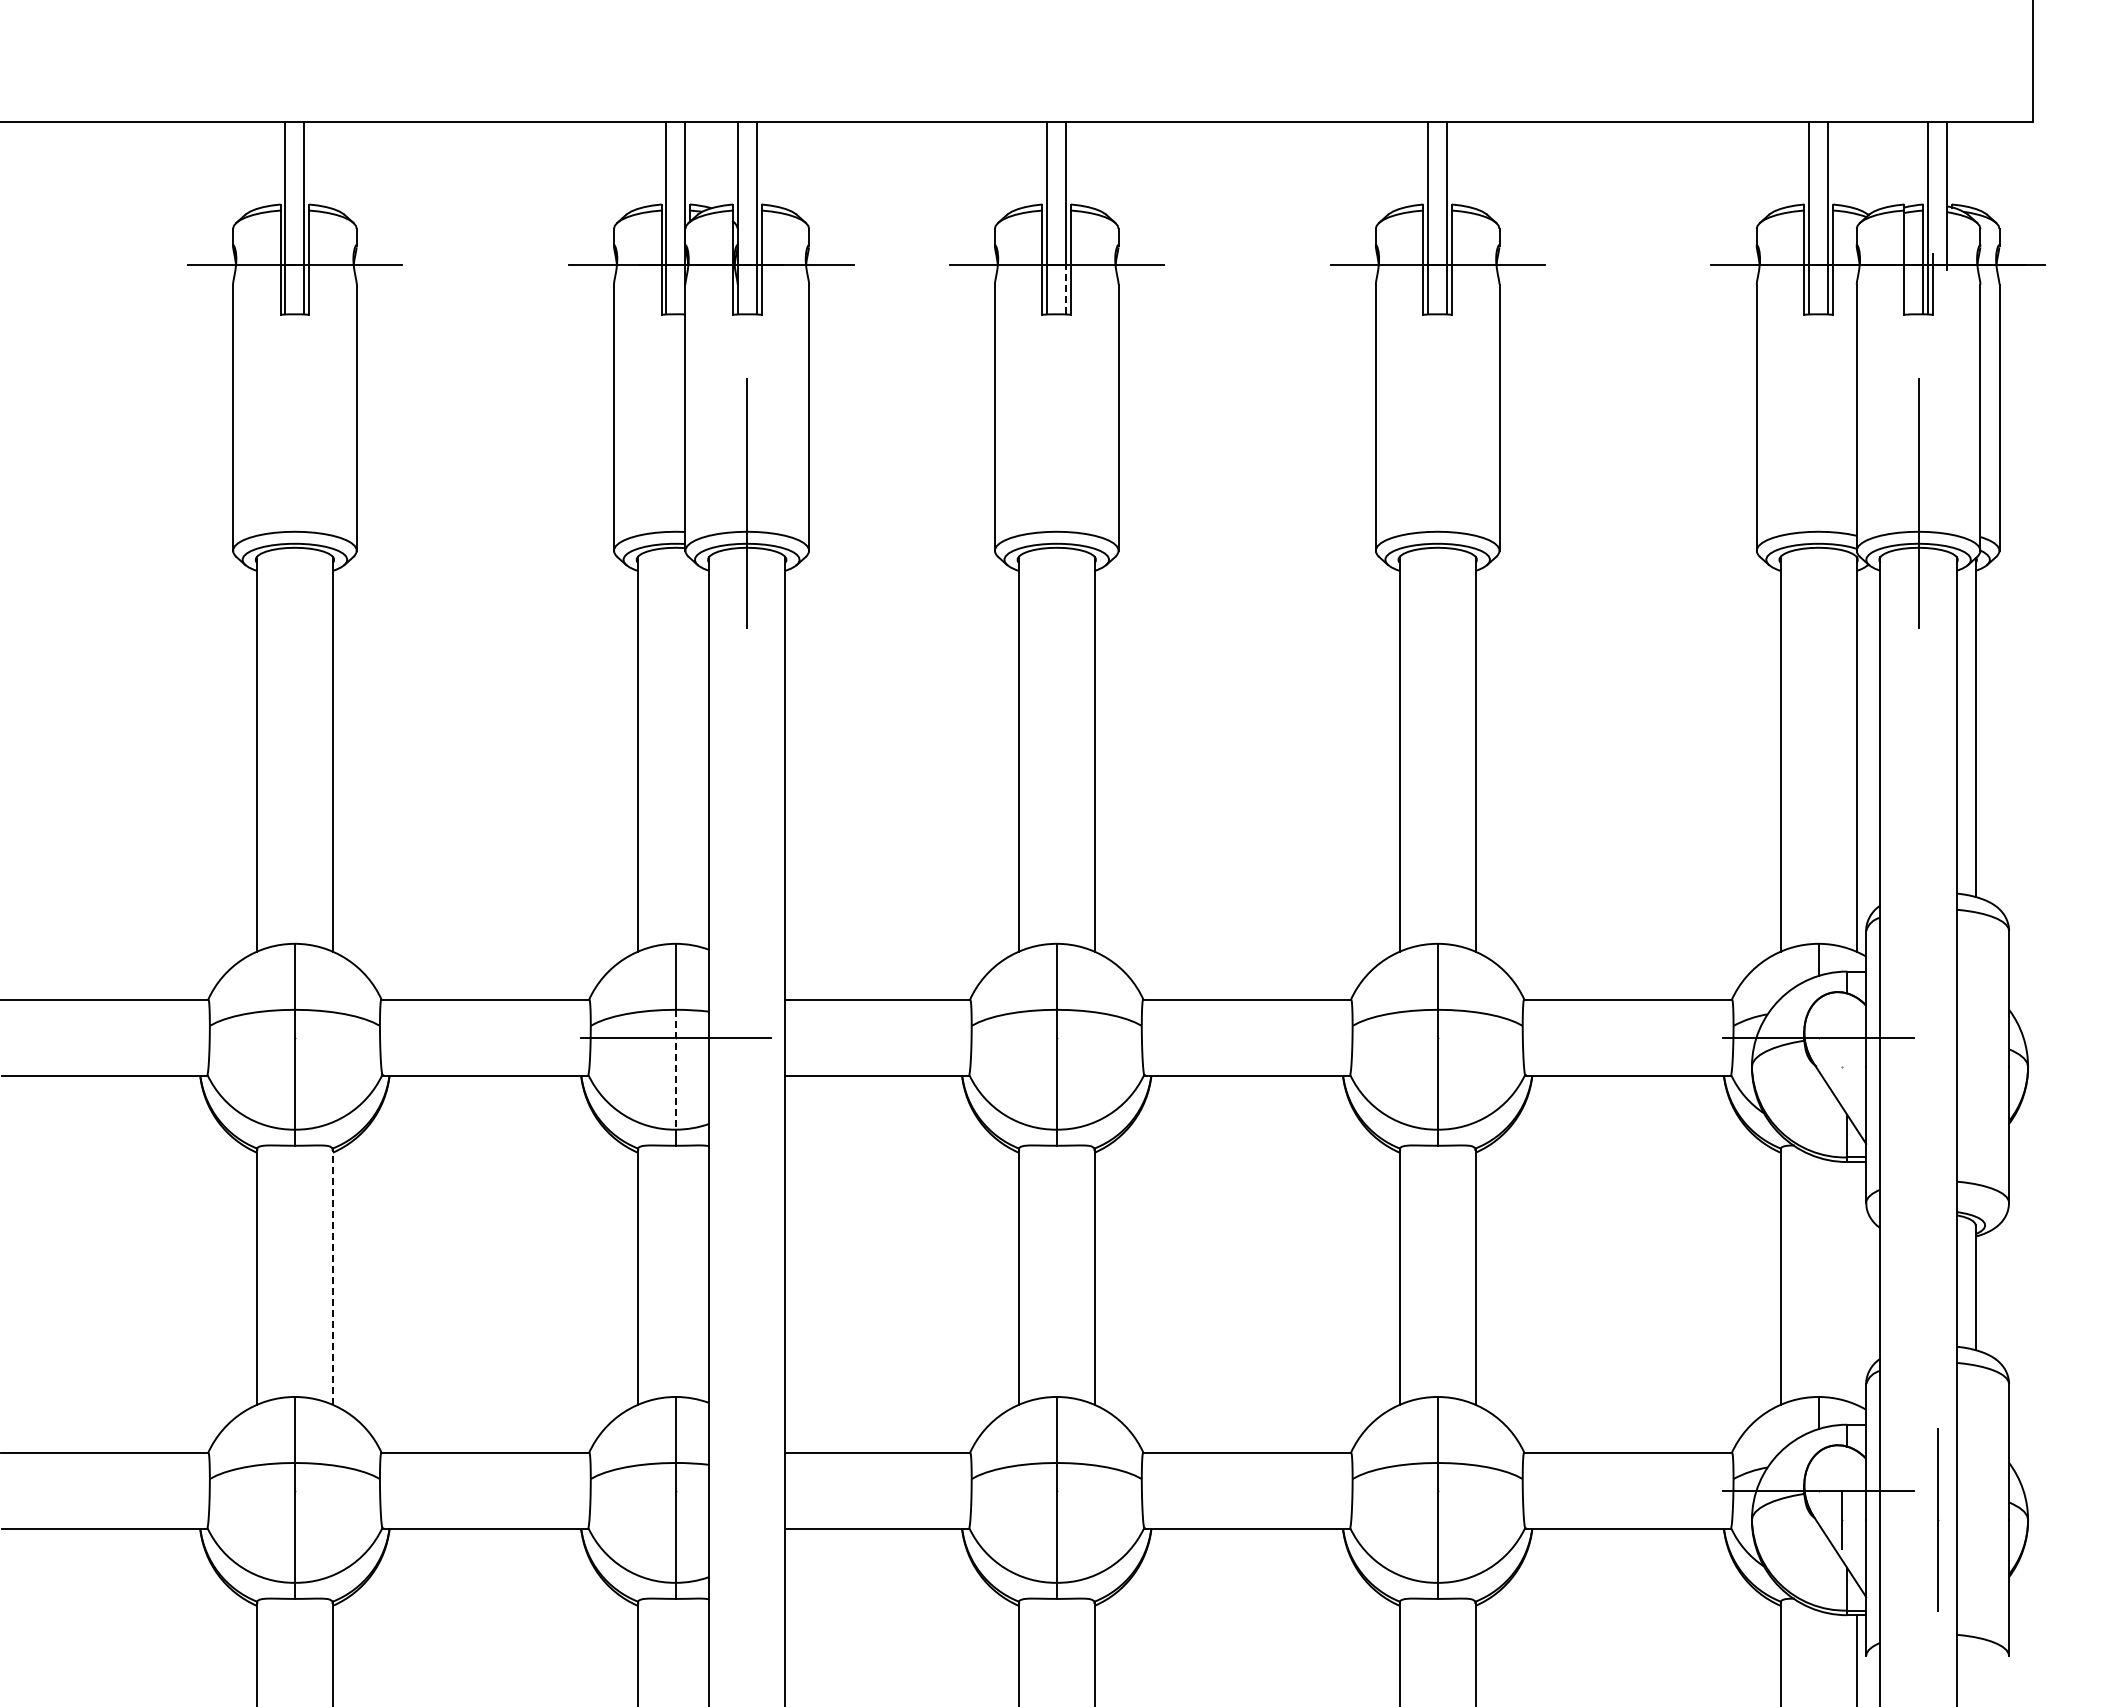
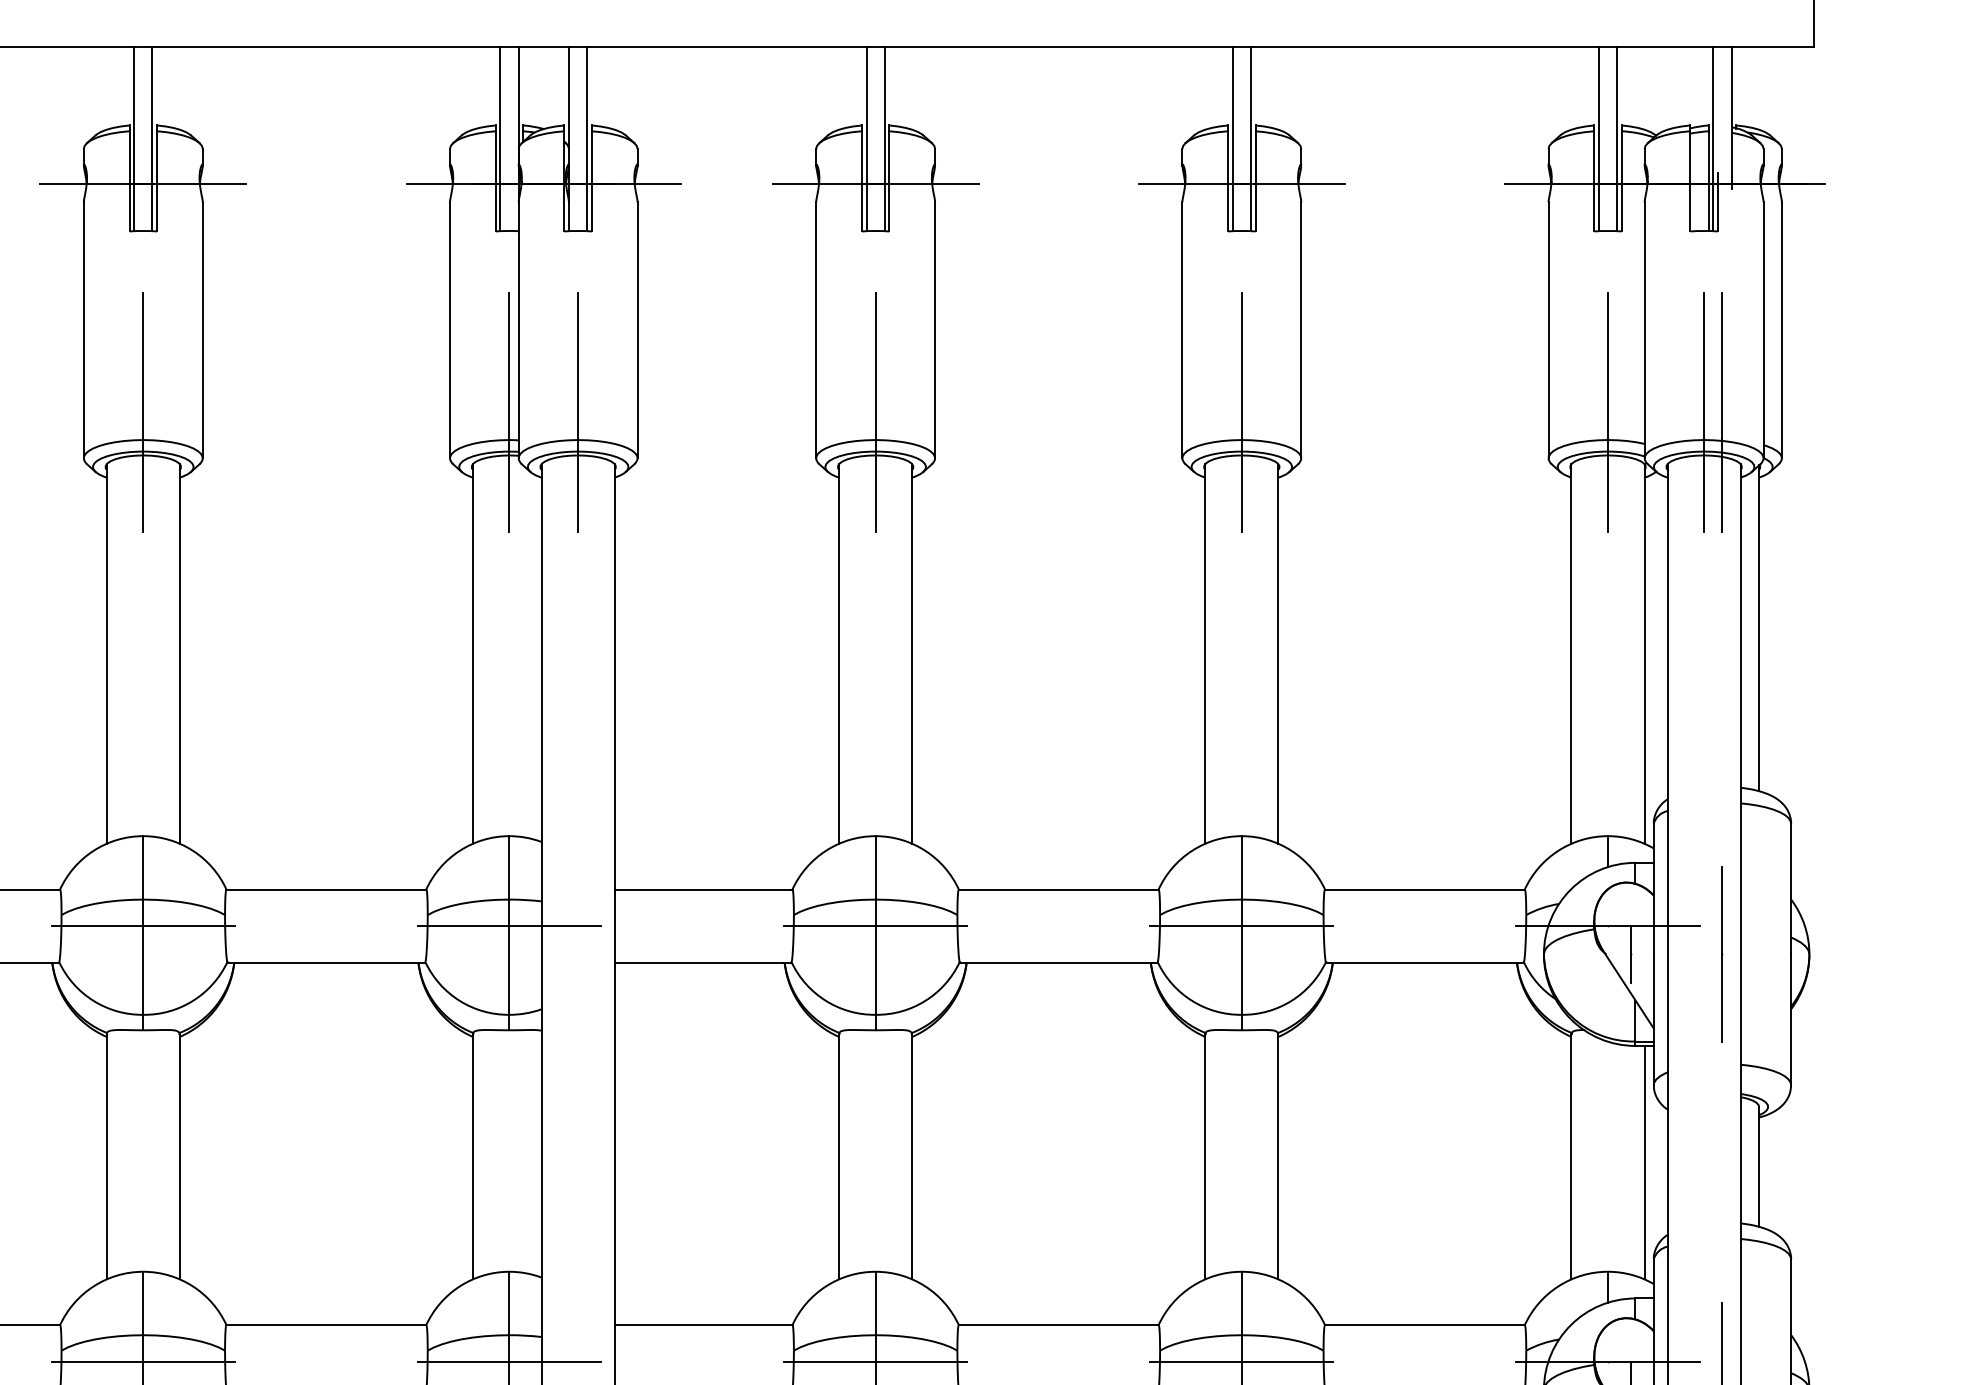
line: (1066, 289) -> (885, 207), dashed -> solid
line: (294, 502) -> (142, 411), added
line: (675, 502) -> (509, 411), added
line: (1056, 502) -> (875, 411), added
line: (1437, 502) -> (1241, 411), added
line: (1818, 502) -> (1607, 411), added
line: (1937, 502) -> (1722, 411), added
line: (294, 1037) -> (142, 926), added
line: (1056, 1037) -> (875, 926), added
line: (1437, 1037) -> (1241, 926), added
line: (1842, 1066) -> (1630, 954), added
line: (1938, 1066) -> (1723, 954), added
line: (675, 1069) -> (509, 956), dashed -> solid
line: (333, 1277) -> (180, 1156), dashed -> solid
line: (1856, 1283) -> (1644, 1162), added
line: (294, 1490) -> (142, 1361), added
line: (675, 1490) -> (509, 1361), added
line: (1056, 1490) -> (875, 1361), added
line: (1437, 1490) -> (1241, 1361), added

